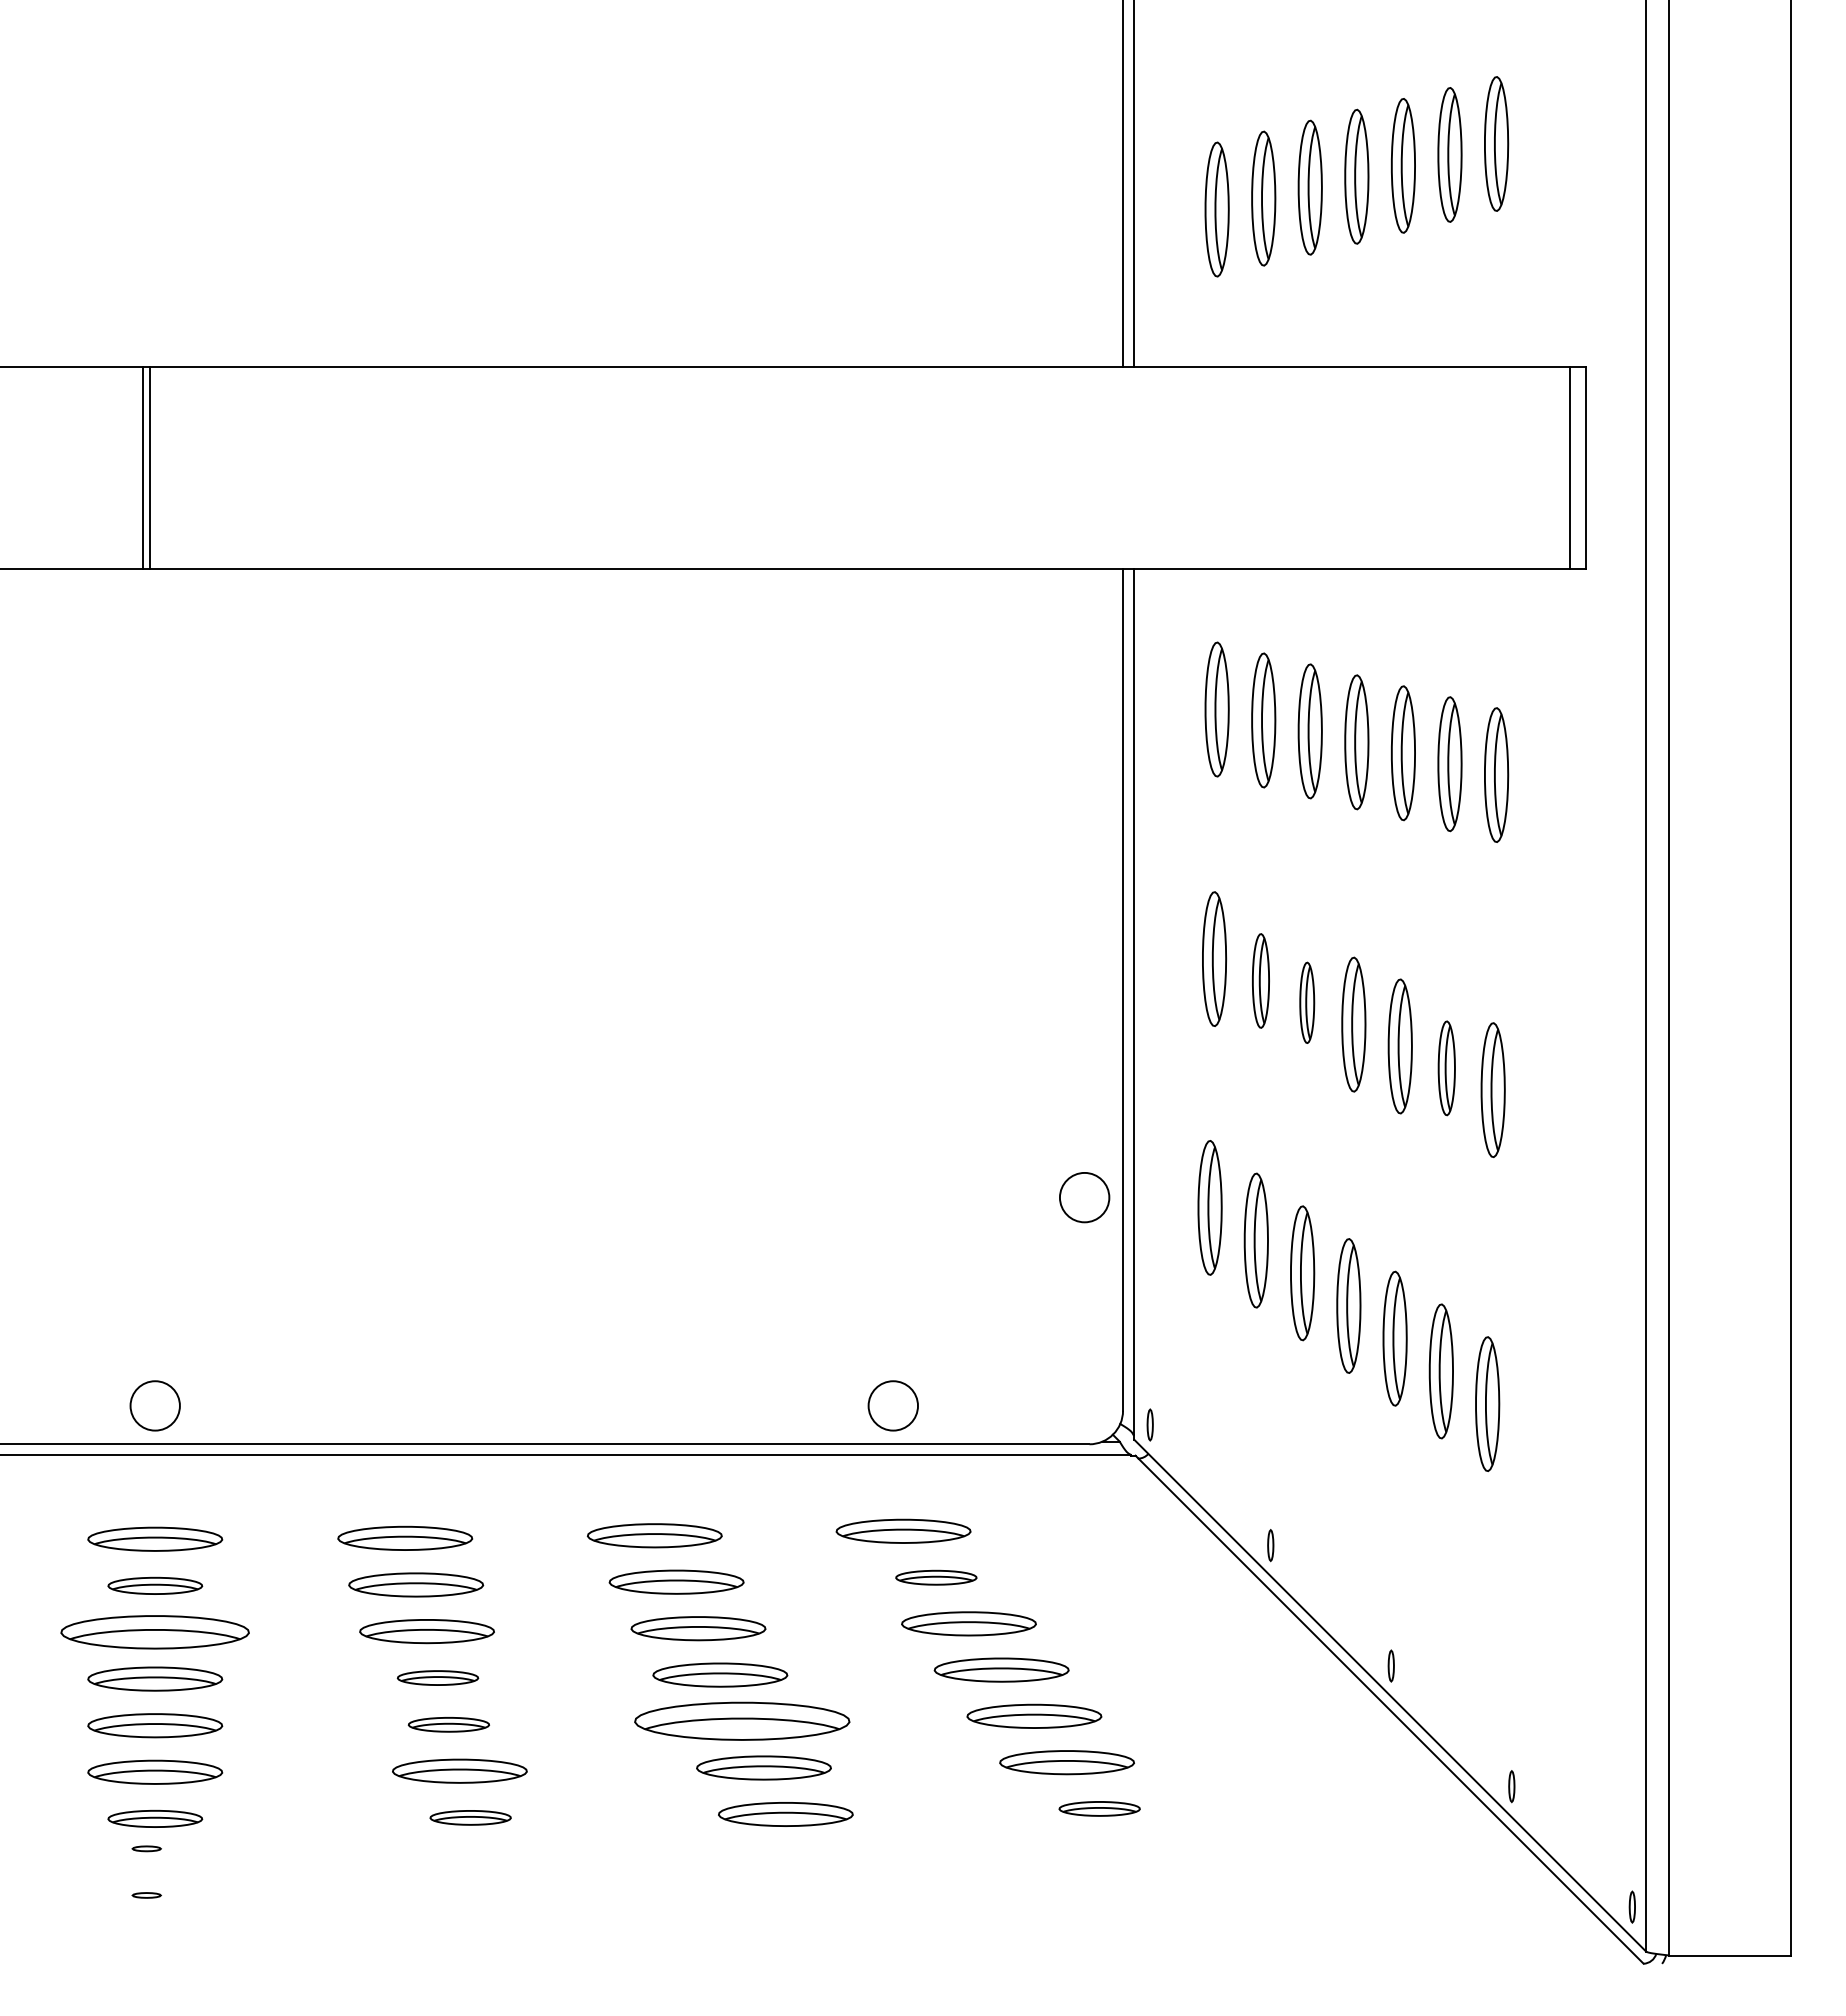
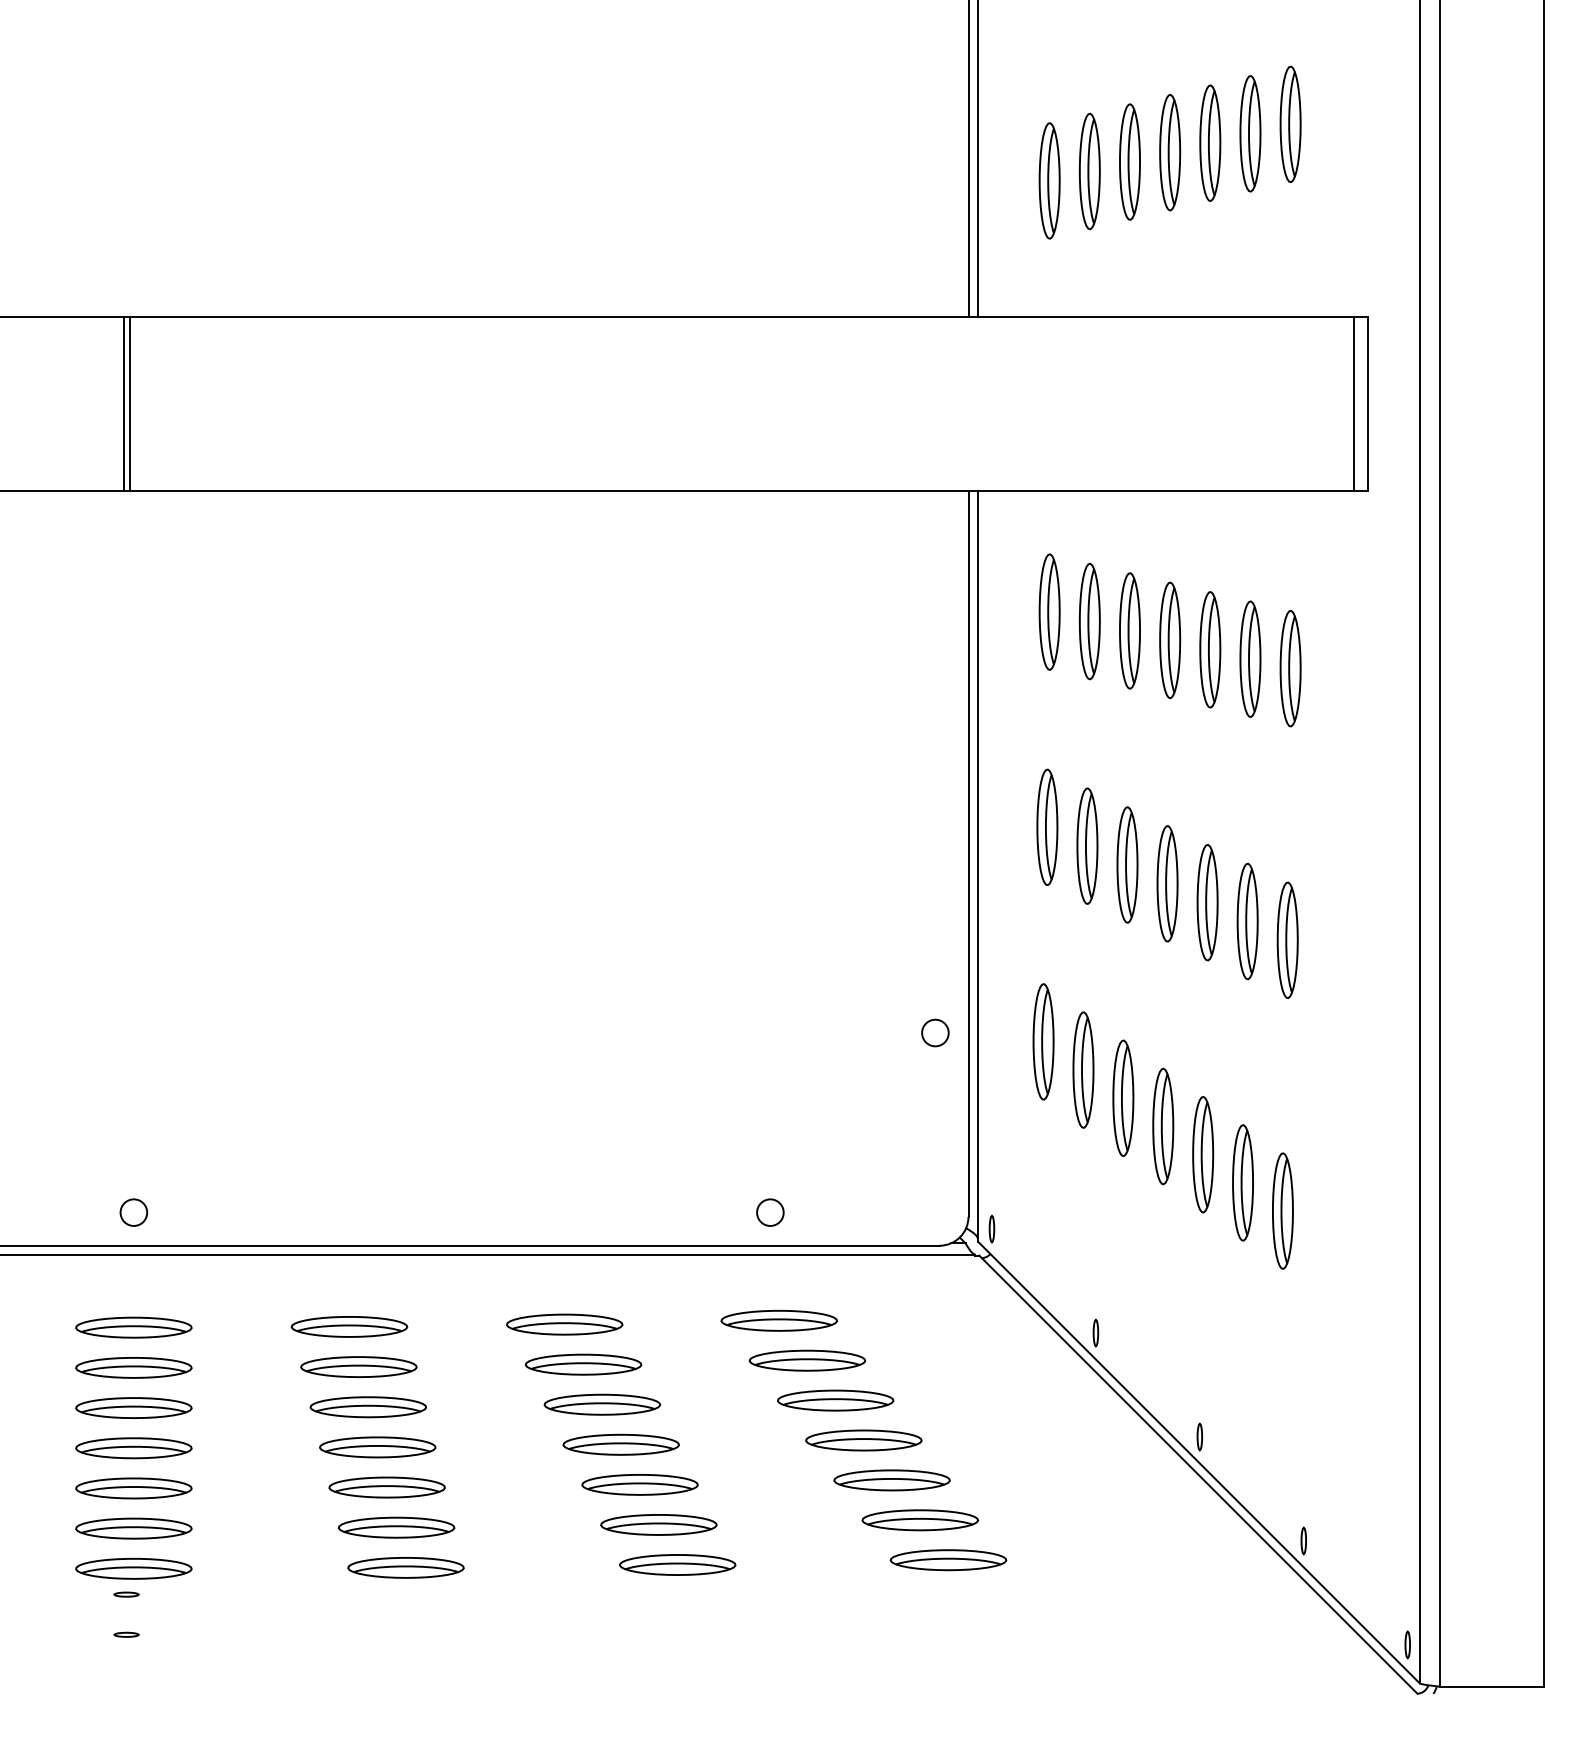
part: (1260, 980) -> (1087, 845), size x1.43
part: (1306, 1002) -> (1126, 864), size x1.67
part: (1446, 1068) -> (1247, 921), size x1.43
circle: (1084, 1197) -> (935, 1032), size x0.62
circle: (154, 1405) -> (133, 1212), size x0.62
circle: (892, 1405) -> (769, 1212), size x0.62
part: (936, 1577) -> (807, 1360), size x1.67
part: (155, 1585) -> (134, 1367), size x1.43
part: (155, 1632) -> (134, 1408), size x0.71
part: (437, 1677) -> (377, 1446), size x1.67
part: (741, 1721) -> (639, 1484), size x0.62
part: (448, 1724) -> (386, 1487), size x1.67
part: (1099, 1808) -> (948, 1559), size x1.67
part: (470, 1817) -> (405, 1567), size x1.67
part: (155, 1818) -> (134, 1568), size x1.43

